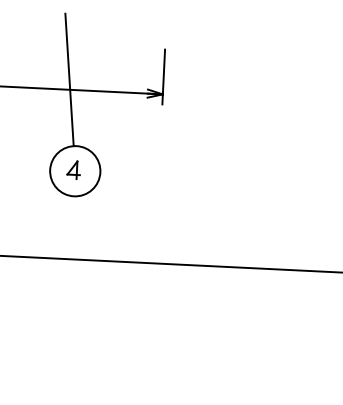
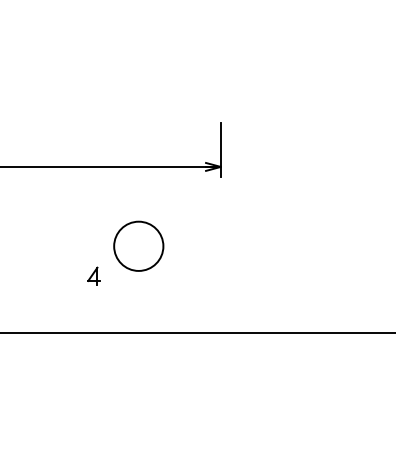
line: (69, 79) -> (128, 156), removed
part: (73, 169) -> (93, 275), moved

